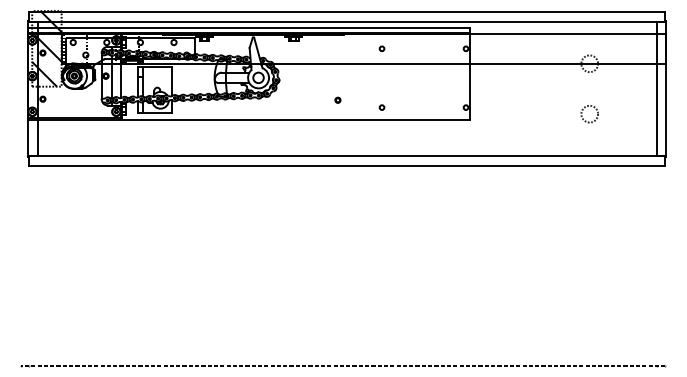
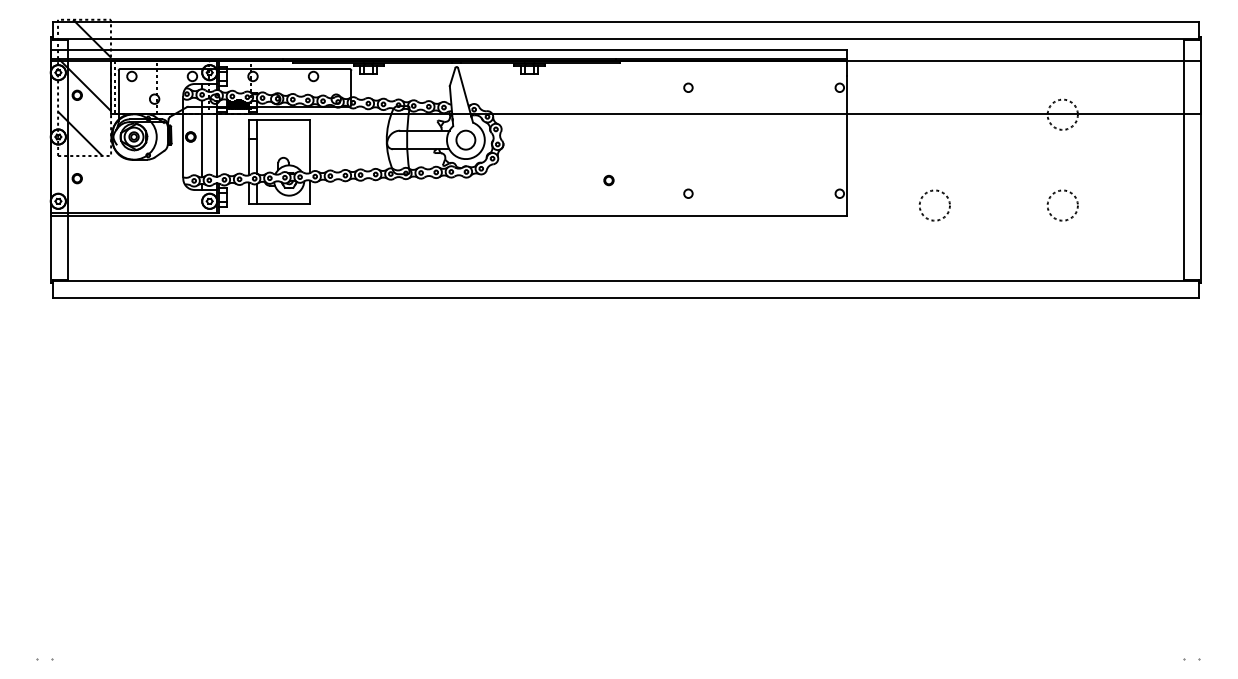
circle: (518, 114) -> (934, 206), added
line: (342, 365) -> (617, 658), removed

